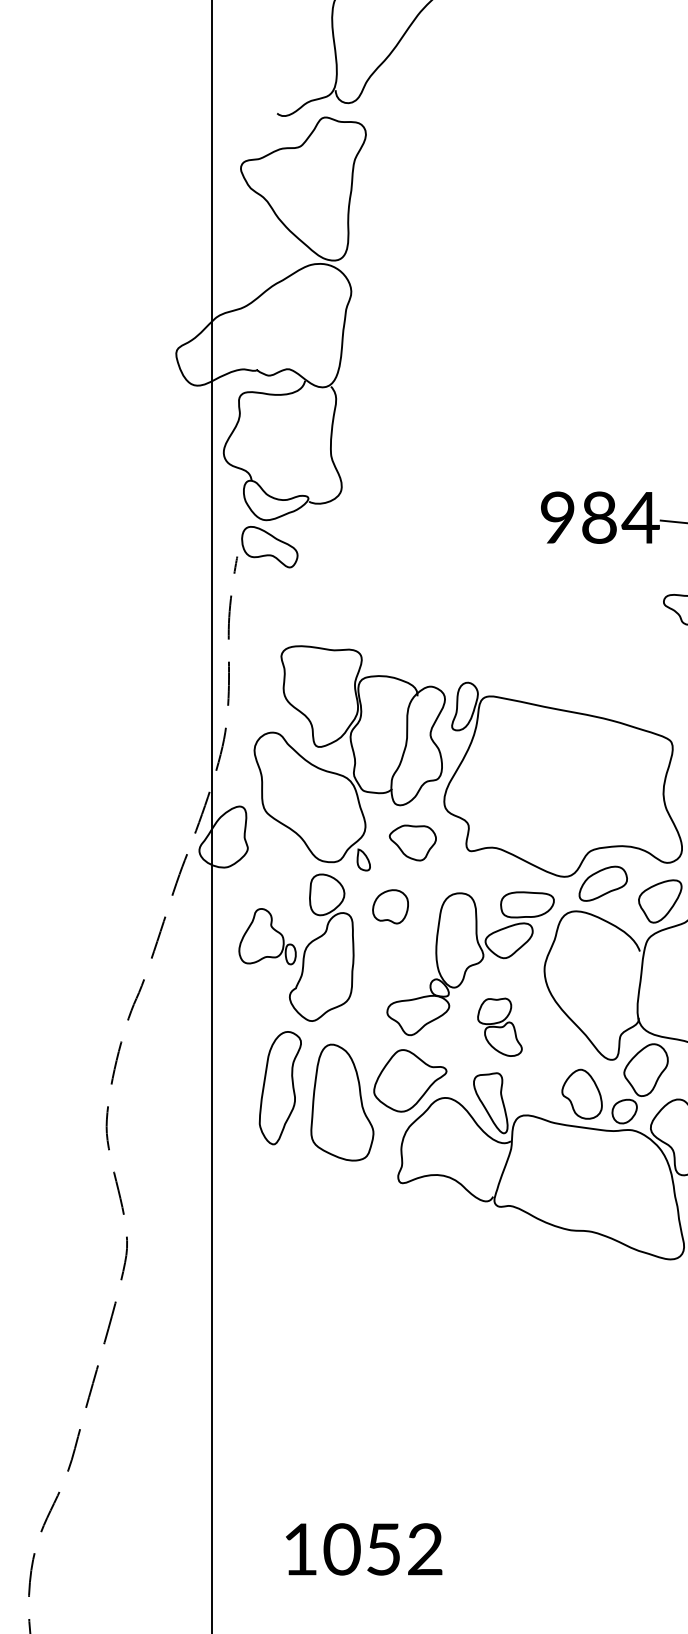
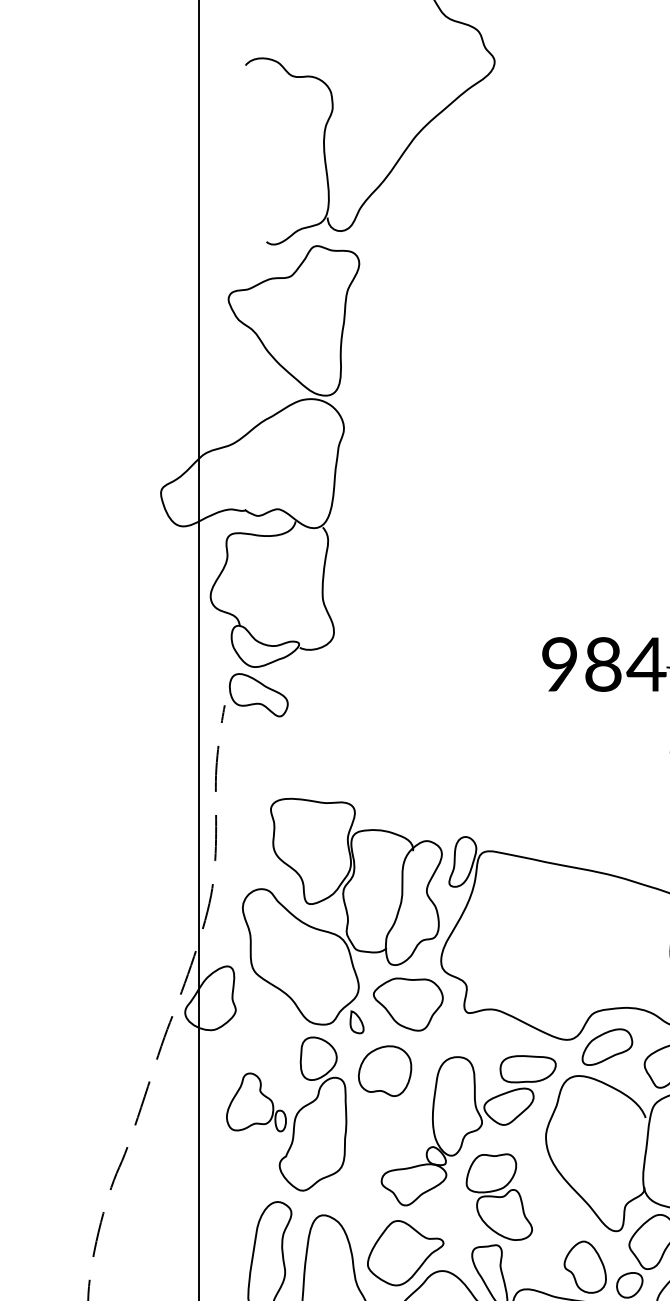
part: (412, 842) -> (407, 1004), size x1.43
part: (390, 906) -> (384, 1070), size x1.43
part: (499, 1027) -> (498, 1197), size x1.43

